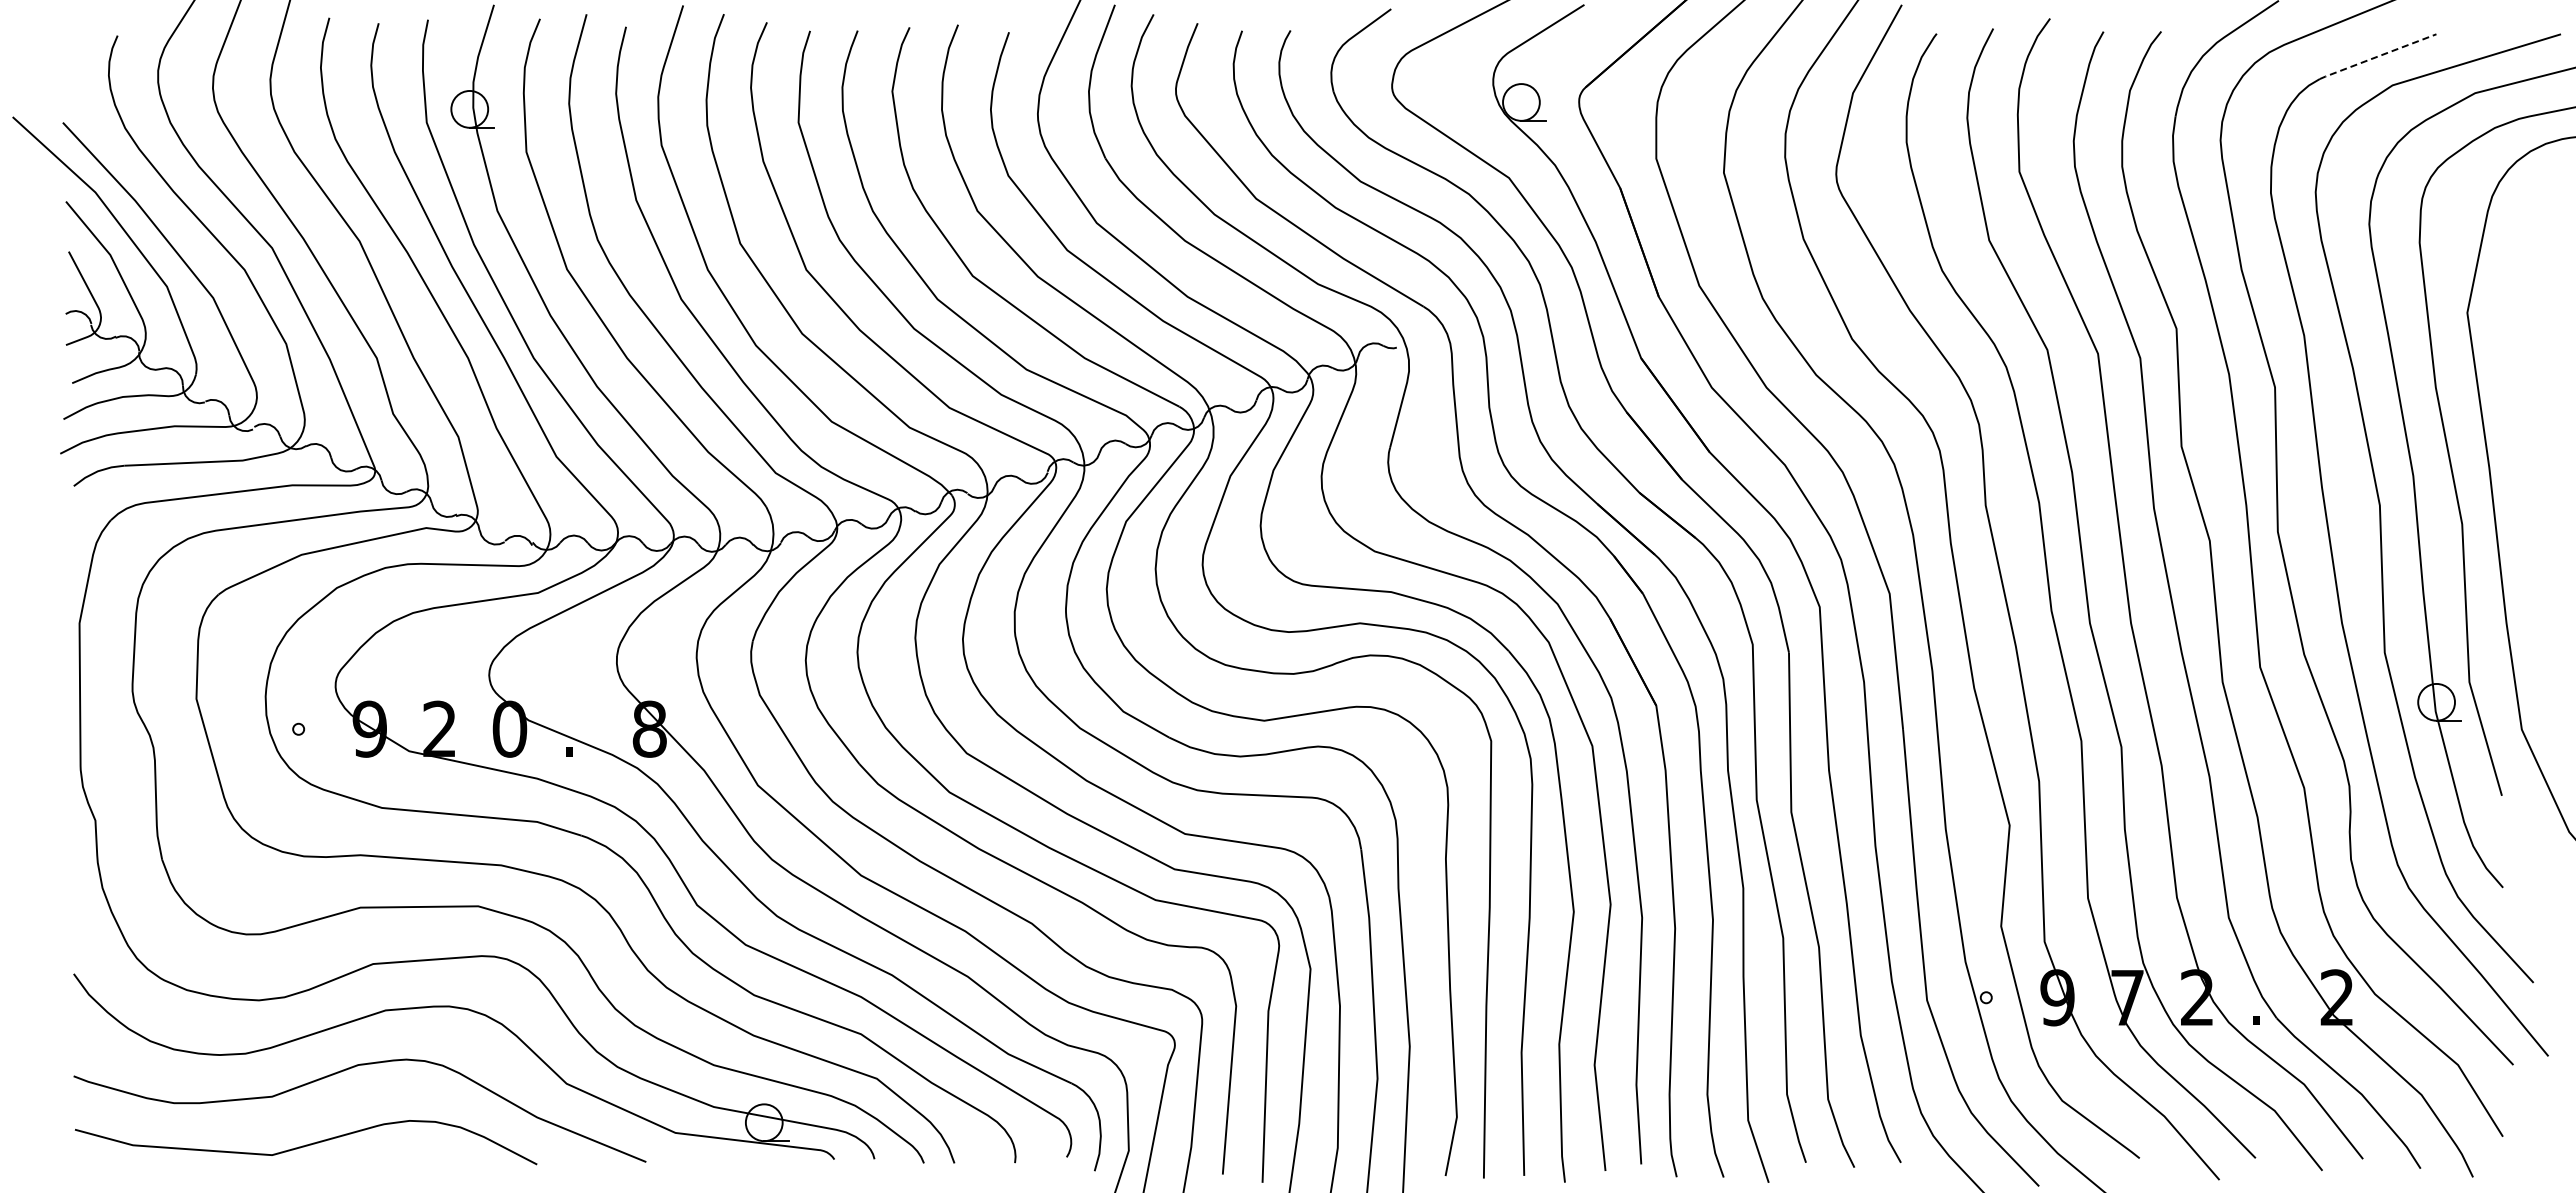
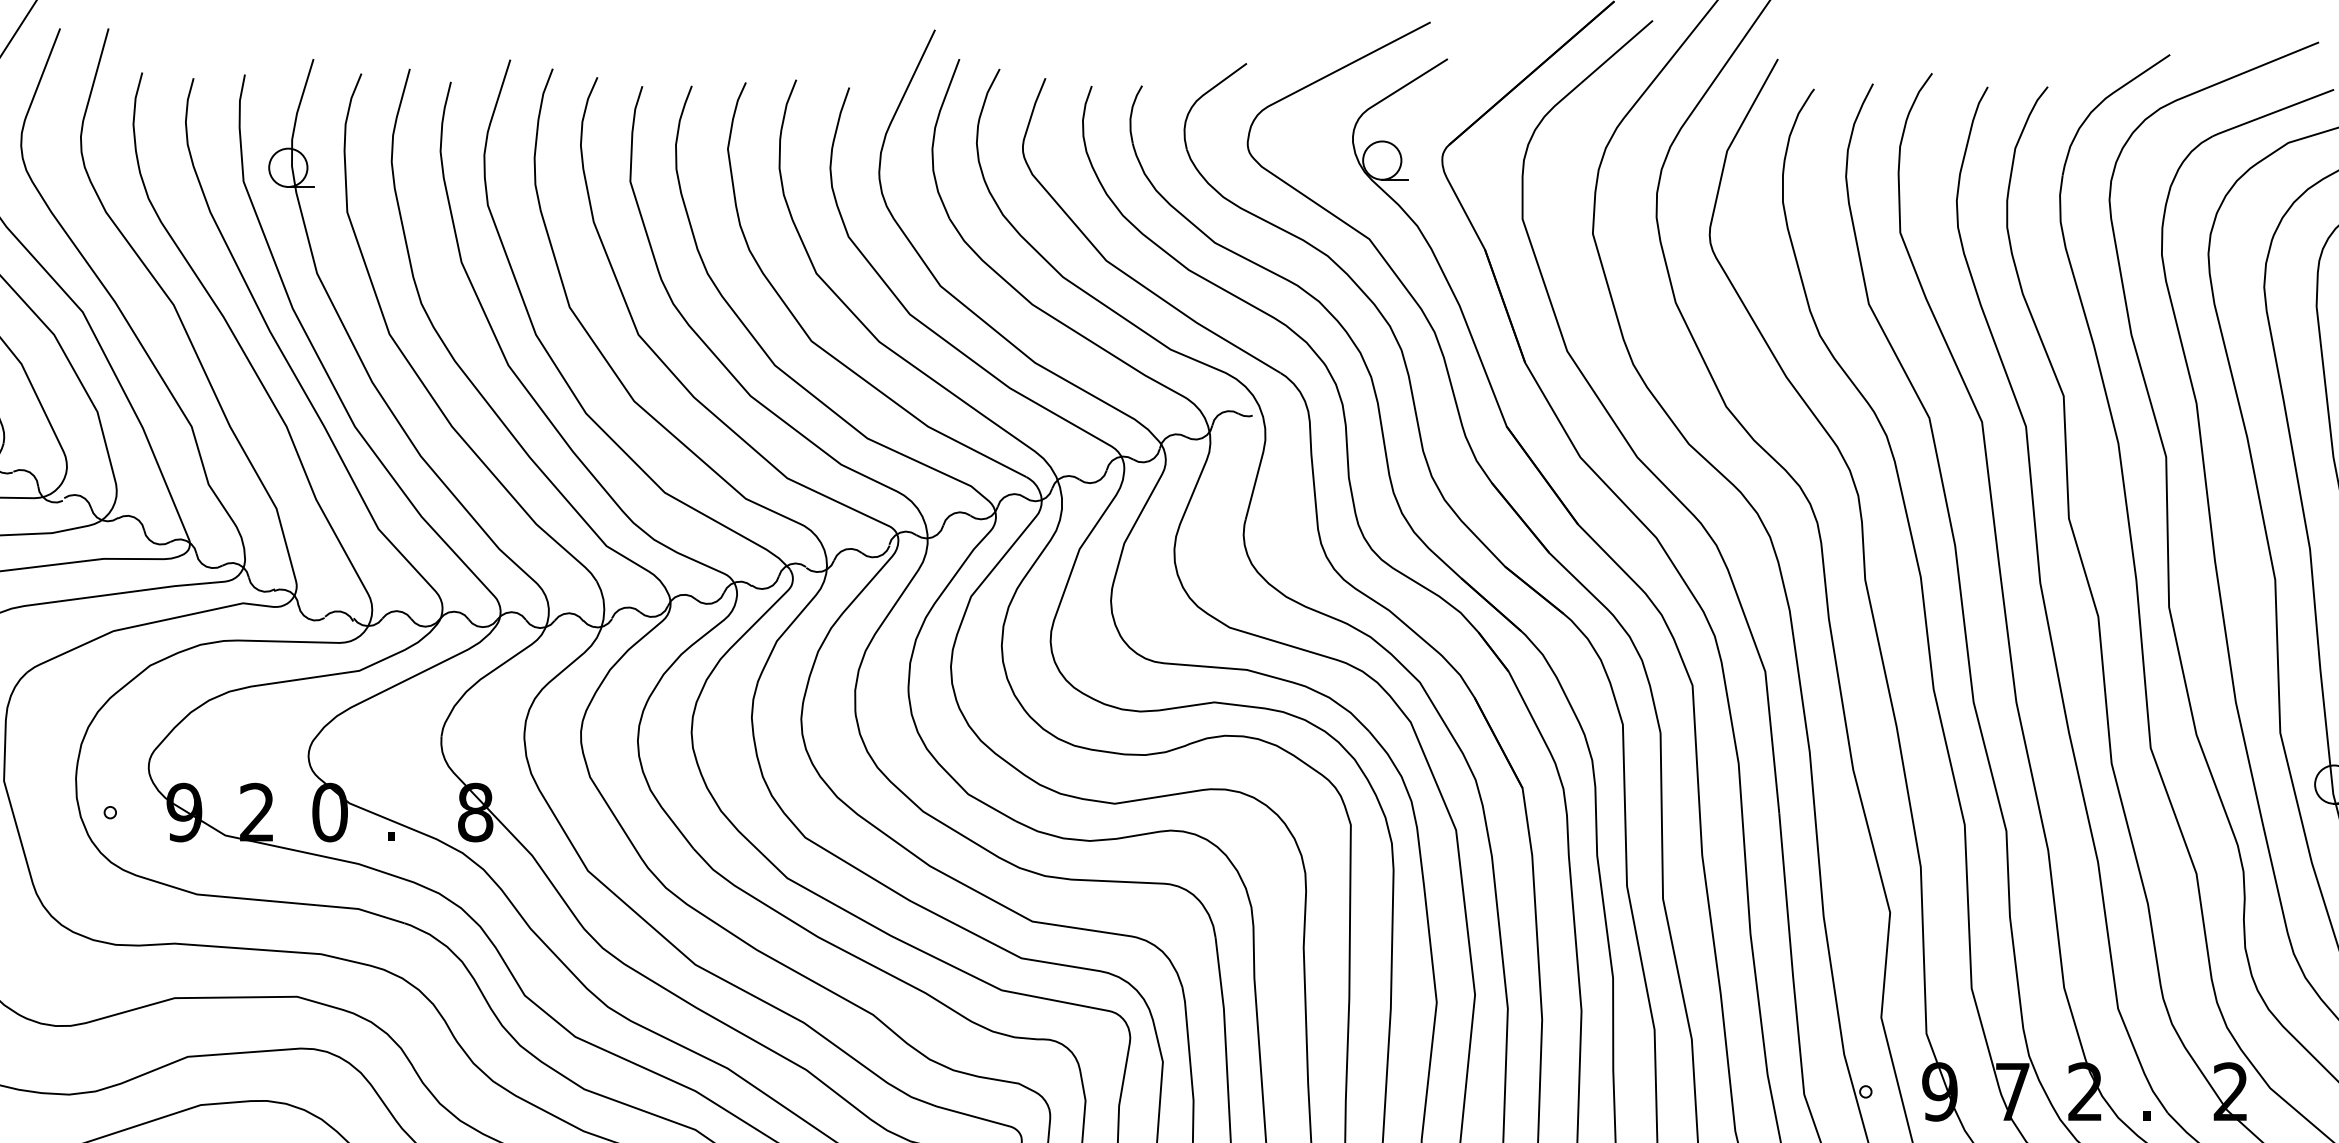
line: (2377, 56) -> (2272, 112), dashed -> solid

